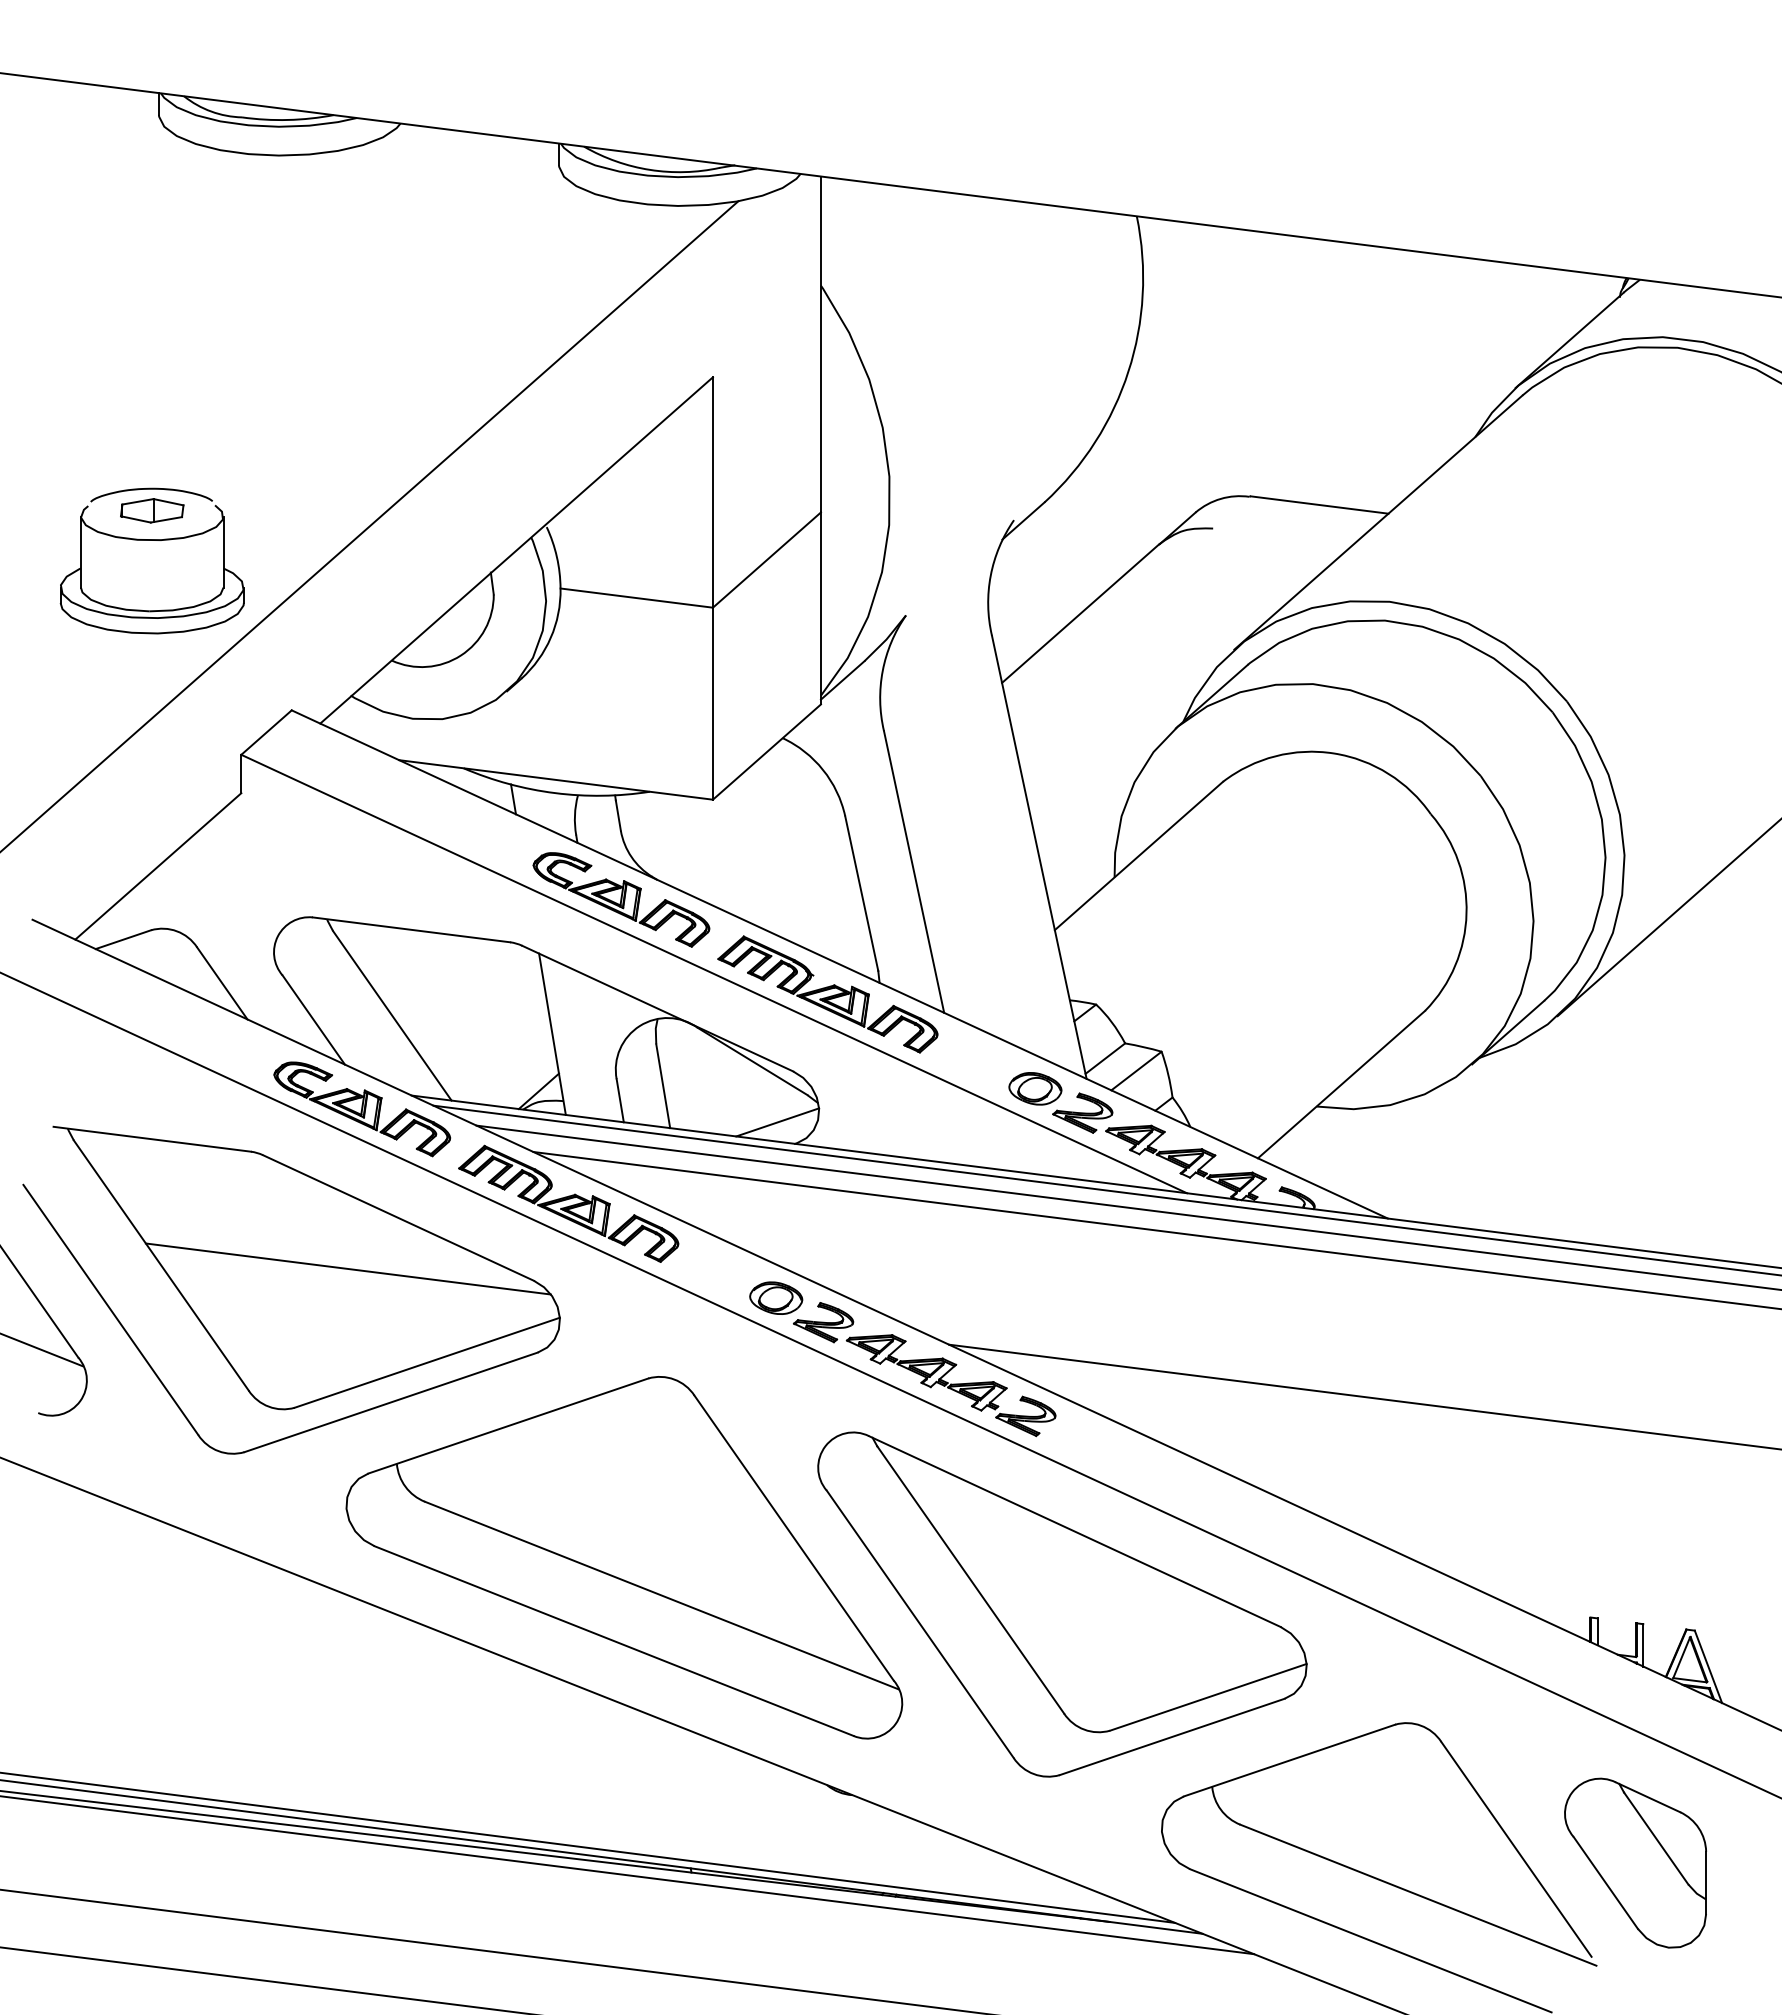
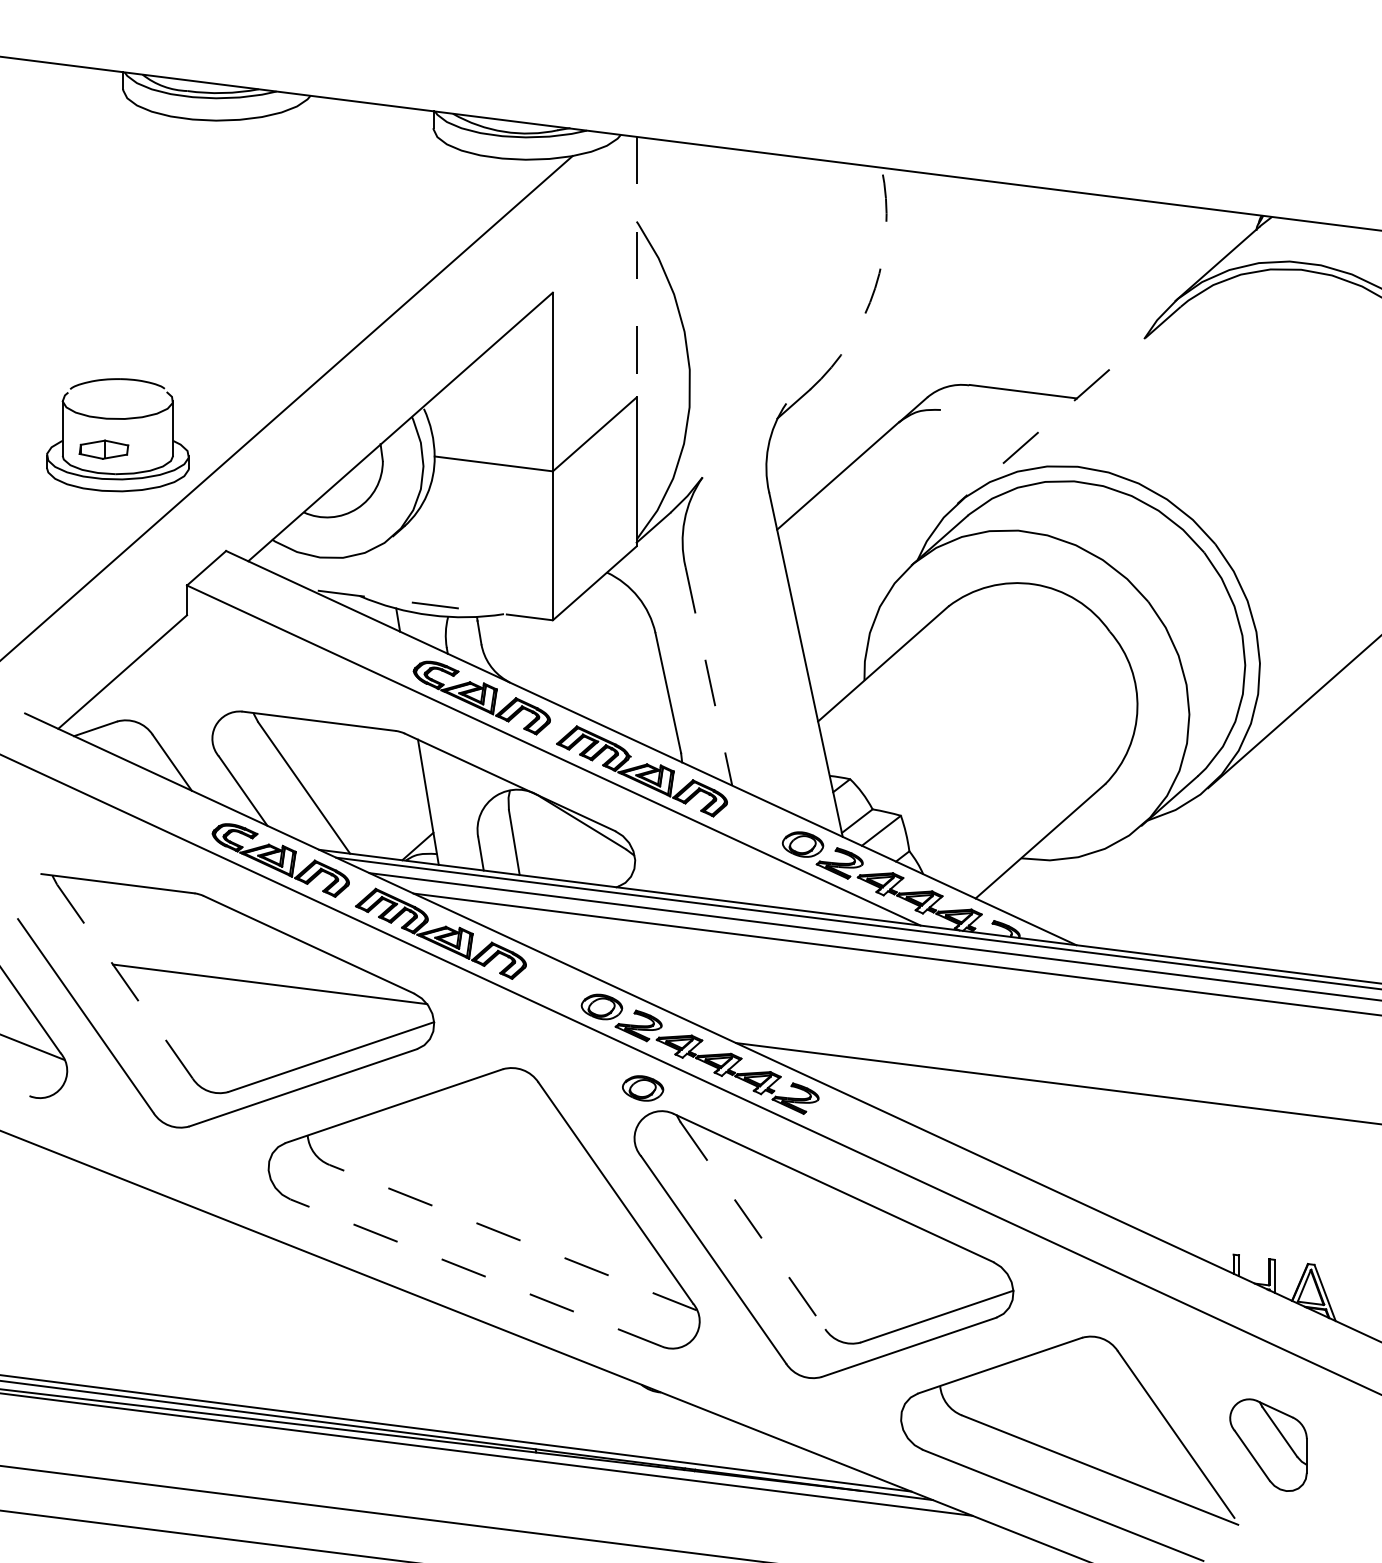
line: (820, 344) -> (636, 267), solid -> dashed
arc: (1128, 371) -> (875, 288), solid -> dashed
part: (152, 510) -> (104, 449), moved
line: (1378, 522) -> (1069, 405), solid -> dashed
line: (555, 779) -> (430, 604), solid -> dashed
line: (914, 872) -> (709, 676), solid -> dashed
line: (777, 1122) -> (602, 870), removed
line: (161, 1265) -> (125, 981), solid -> dashed
part: (829, 1402) -> (643, 1087), added
line: (970, 1580) -> (752, 1225), solid -> dashed
line: (661, 1595) -> (512, 1237), solid -> dashed
line: (614, 1641) -> (476, 1273), solid -> dashed
part: (1635, 1862) -> (1268, 1444), size x0.7

